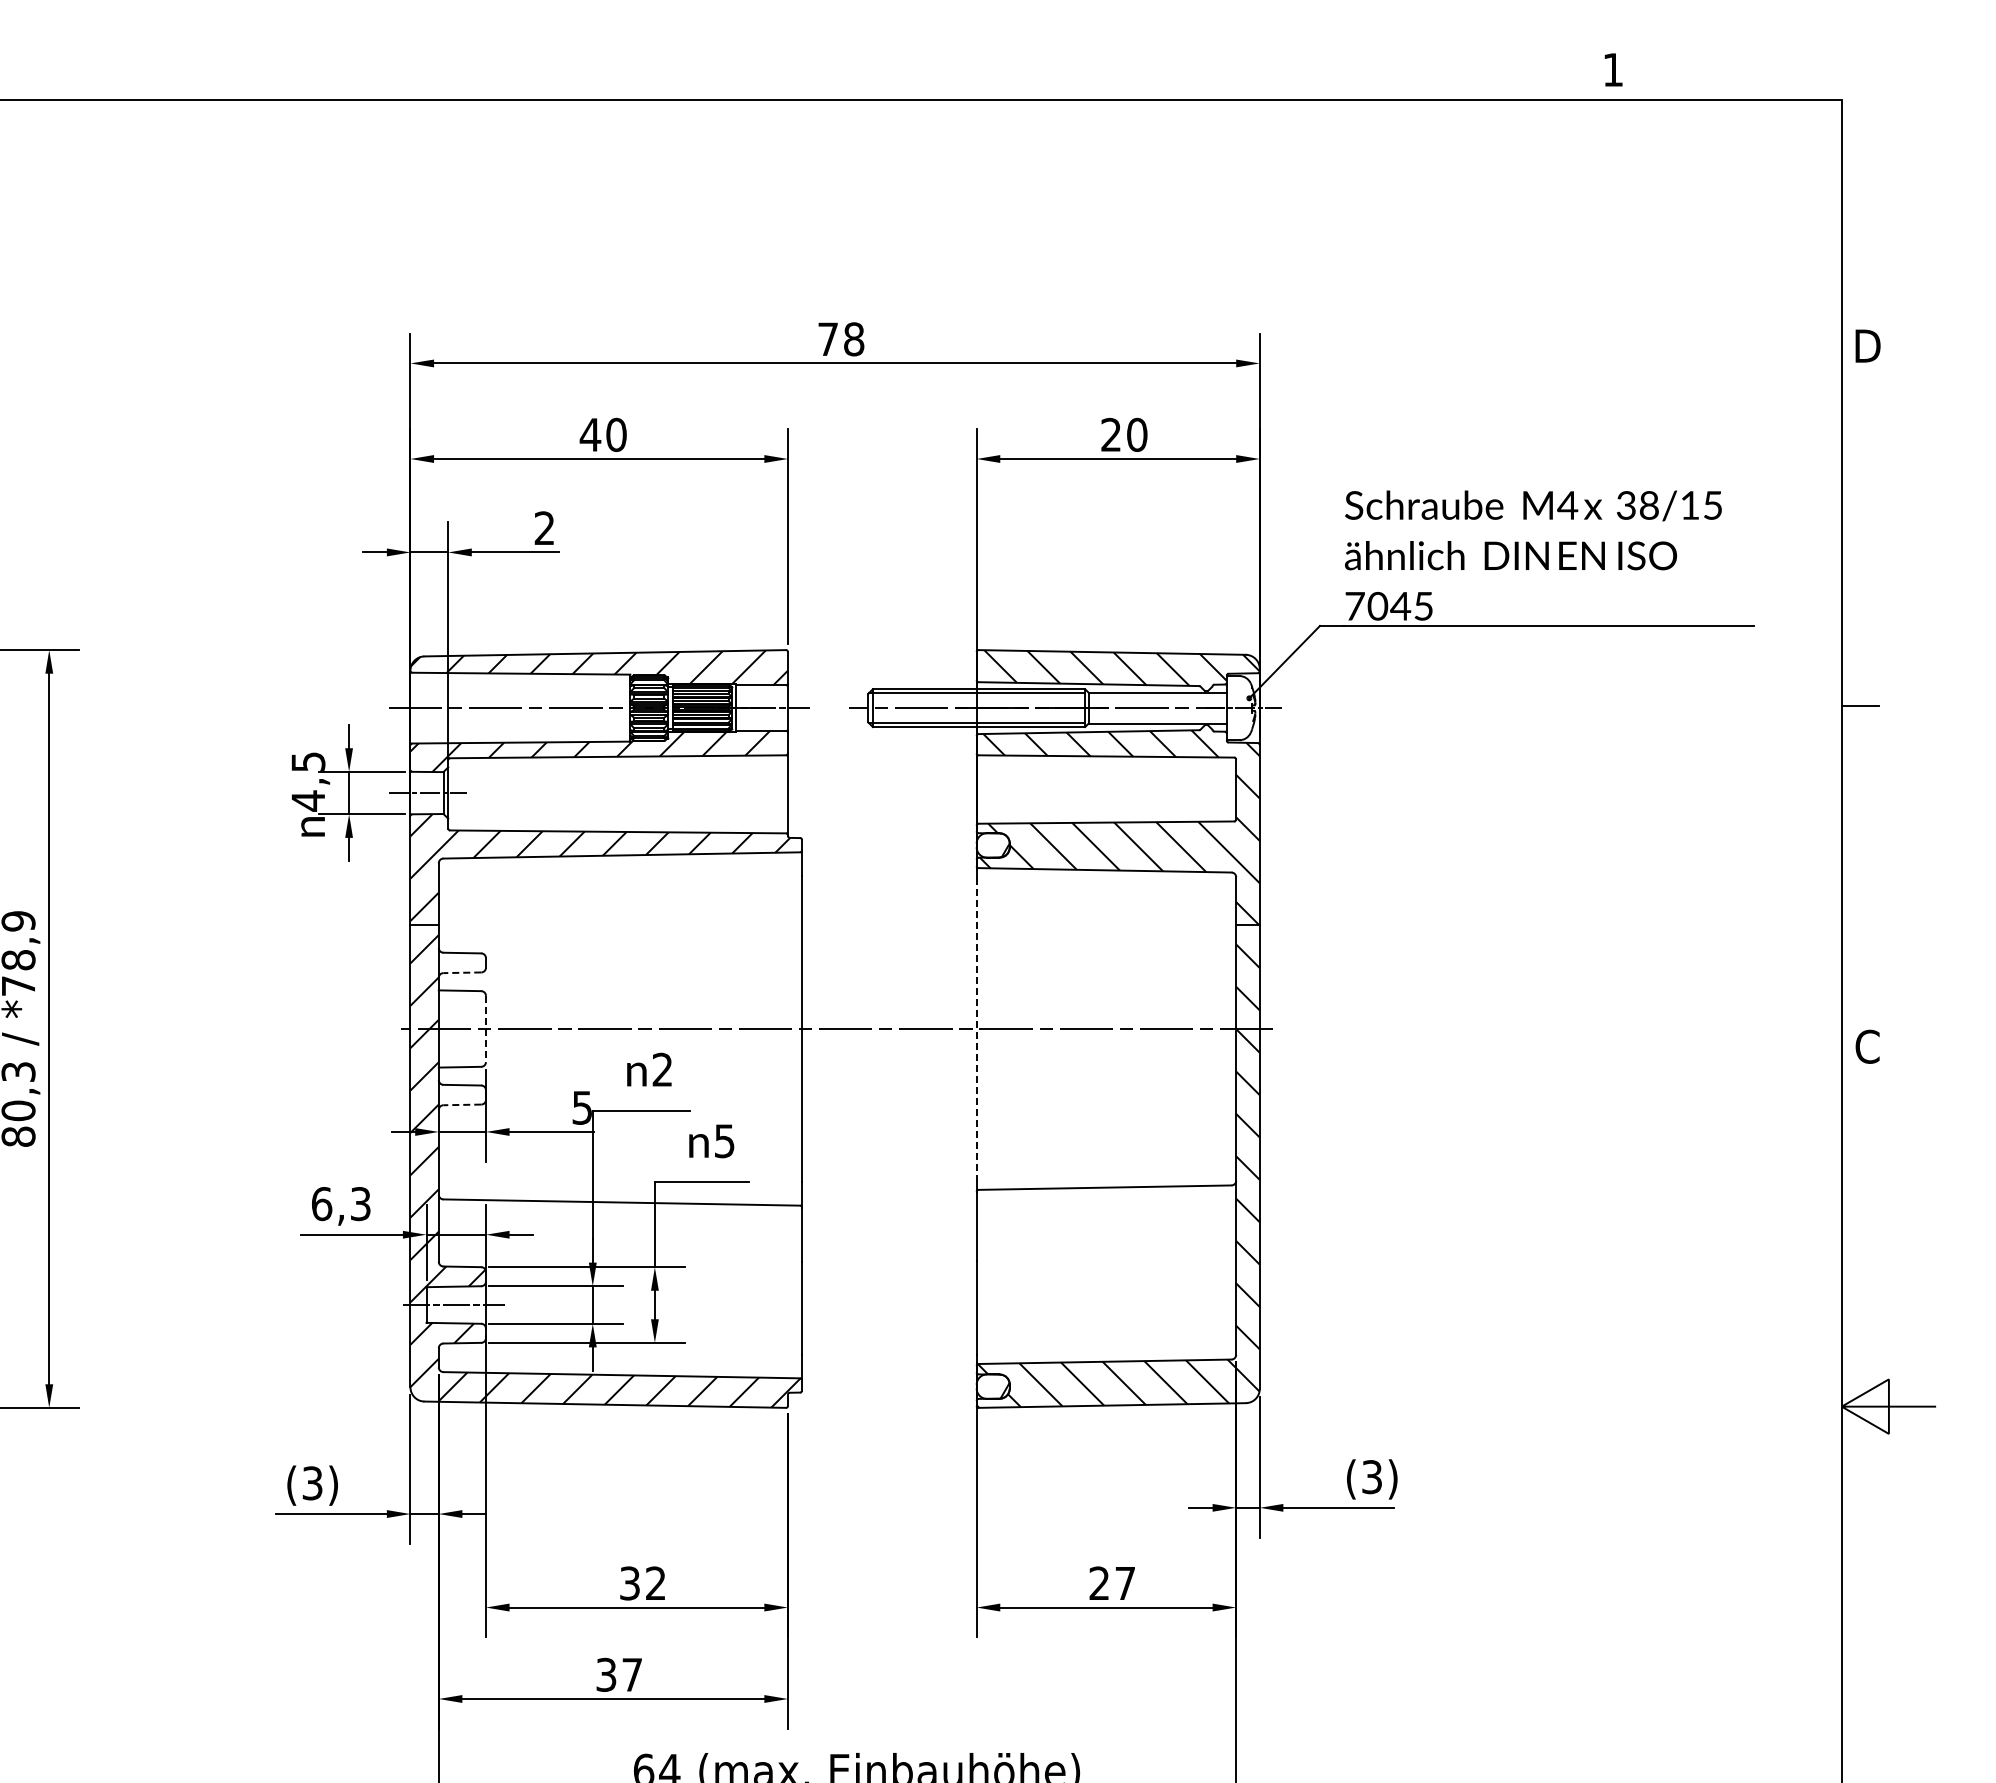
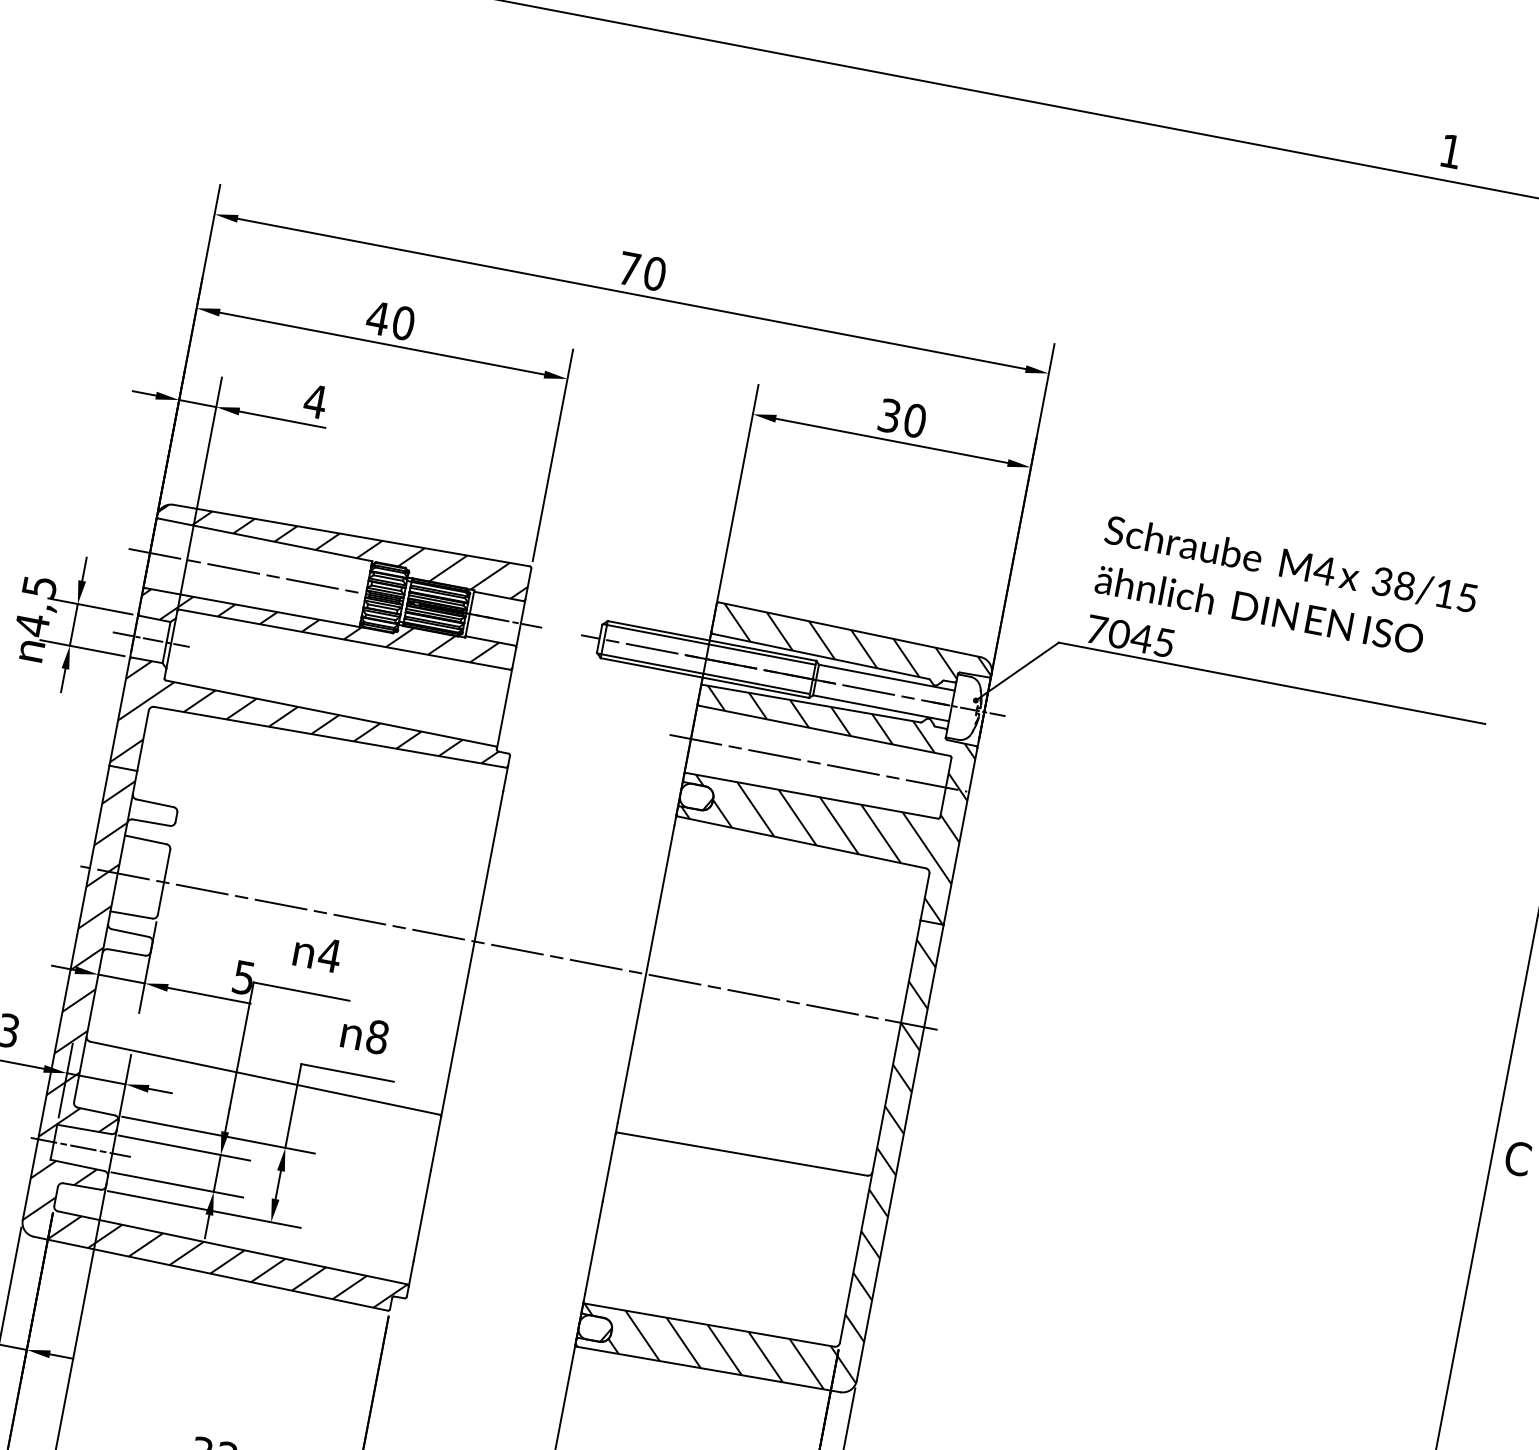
text: (854, 339) -> (655, 274), 78 -> 70
text: (1110, 434) -> (888, 415), 20 -> 30
text: (544, 527) -> (315, 400), 2 -> 4
line: (1105, 789) -> (817, 763), added
line: (462, 972) -> (151, 822), dashed -> solid
line: (485, 1029) -> (163, 882), dashed -> solid
line: (976, 1029) -> (645, 974), dashed -> solid
text: (662, 1069) -> (329, 955), 2 -> 4
line: (462, 1104) -> (126, 952), dashed -> solid
text: (724, 1141) -> (377, 1037), 5 -> 8

